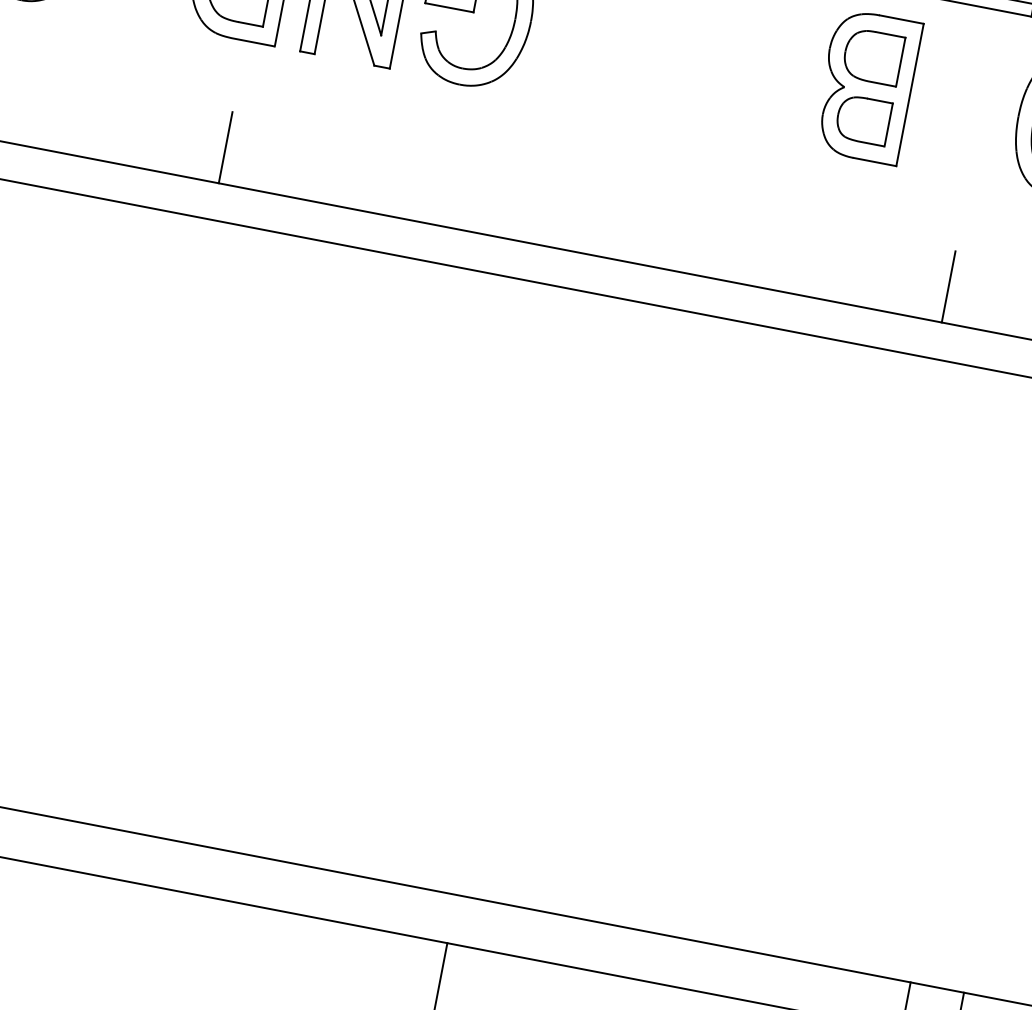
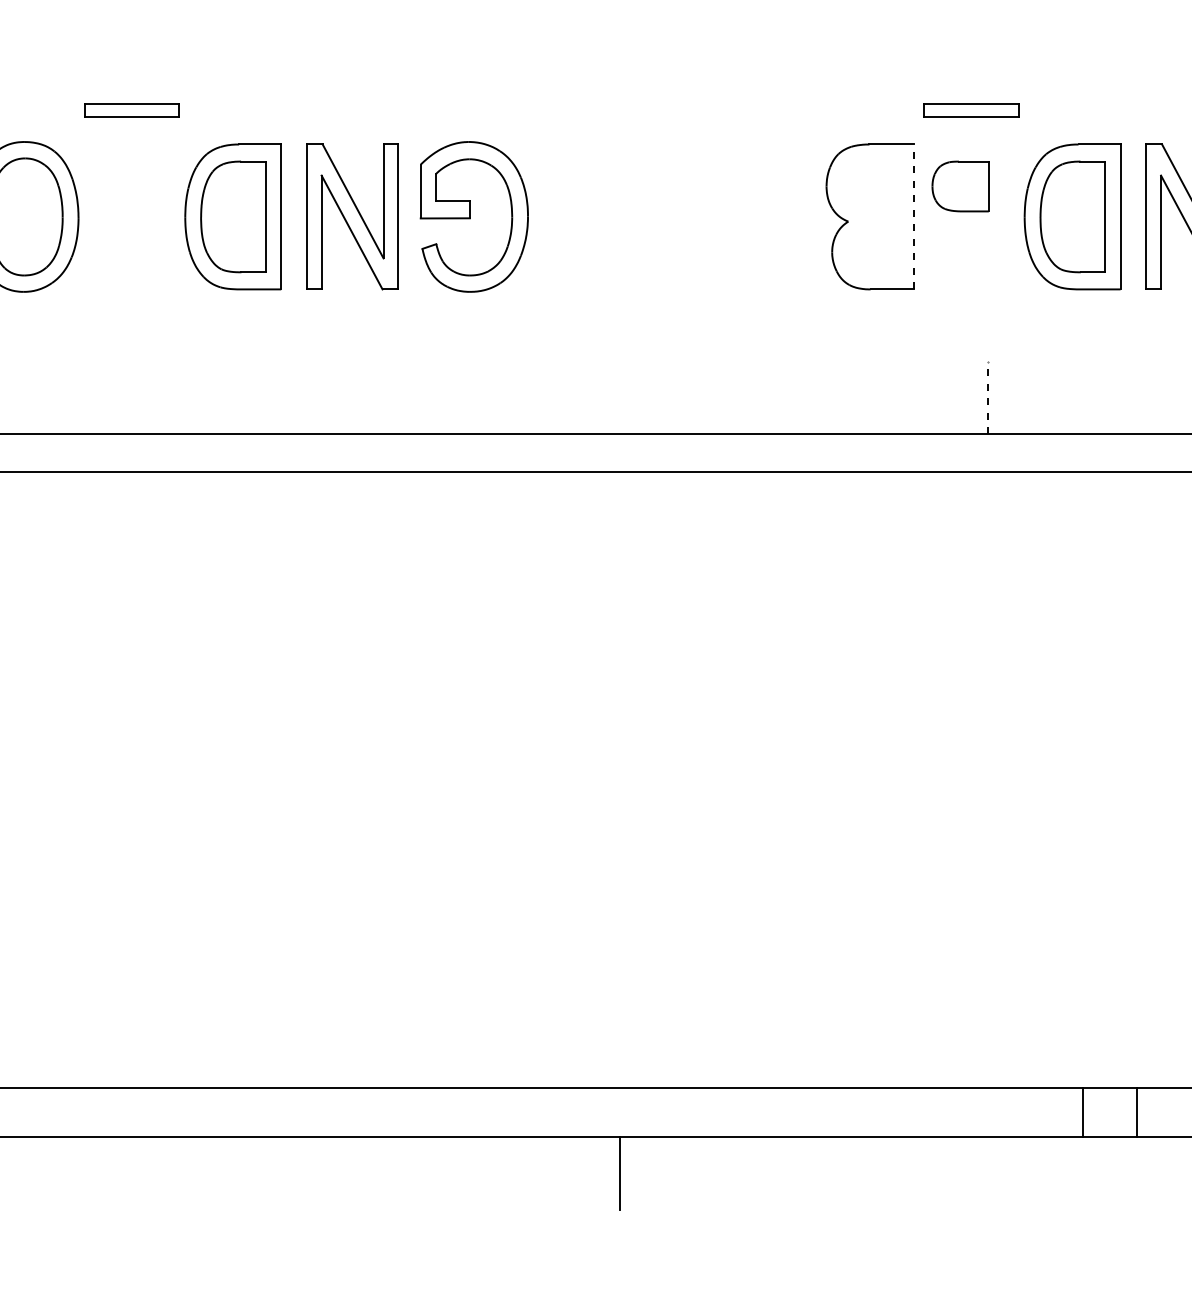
part: (872, 56) -> (960, 186), moved
line: (910, 94) -> (914, 216), solid -> dashed
part: (862, 120) -> (872, 250), removed
line: (226, 147) -> (252, 397), removed
line: (948, 286) -> (988, 397), solid -> dashed

